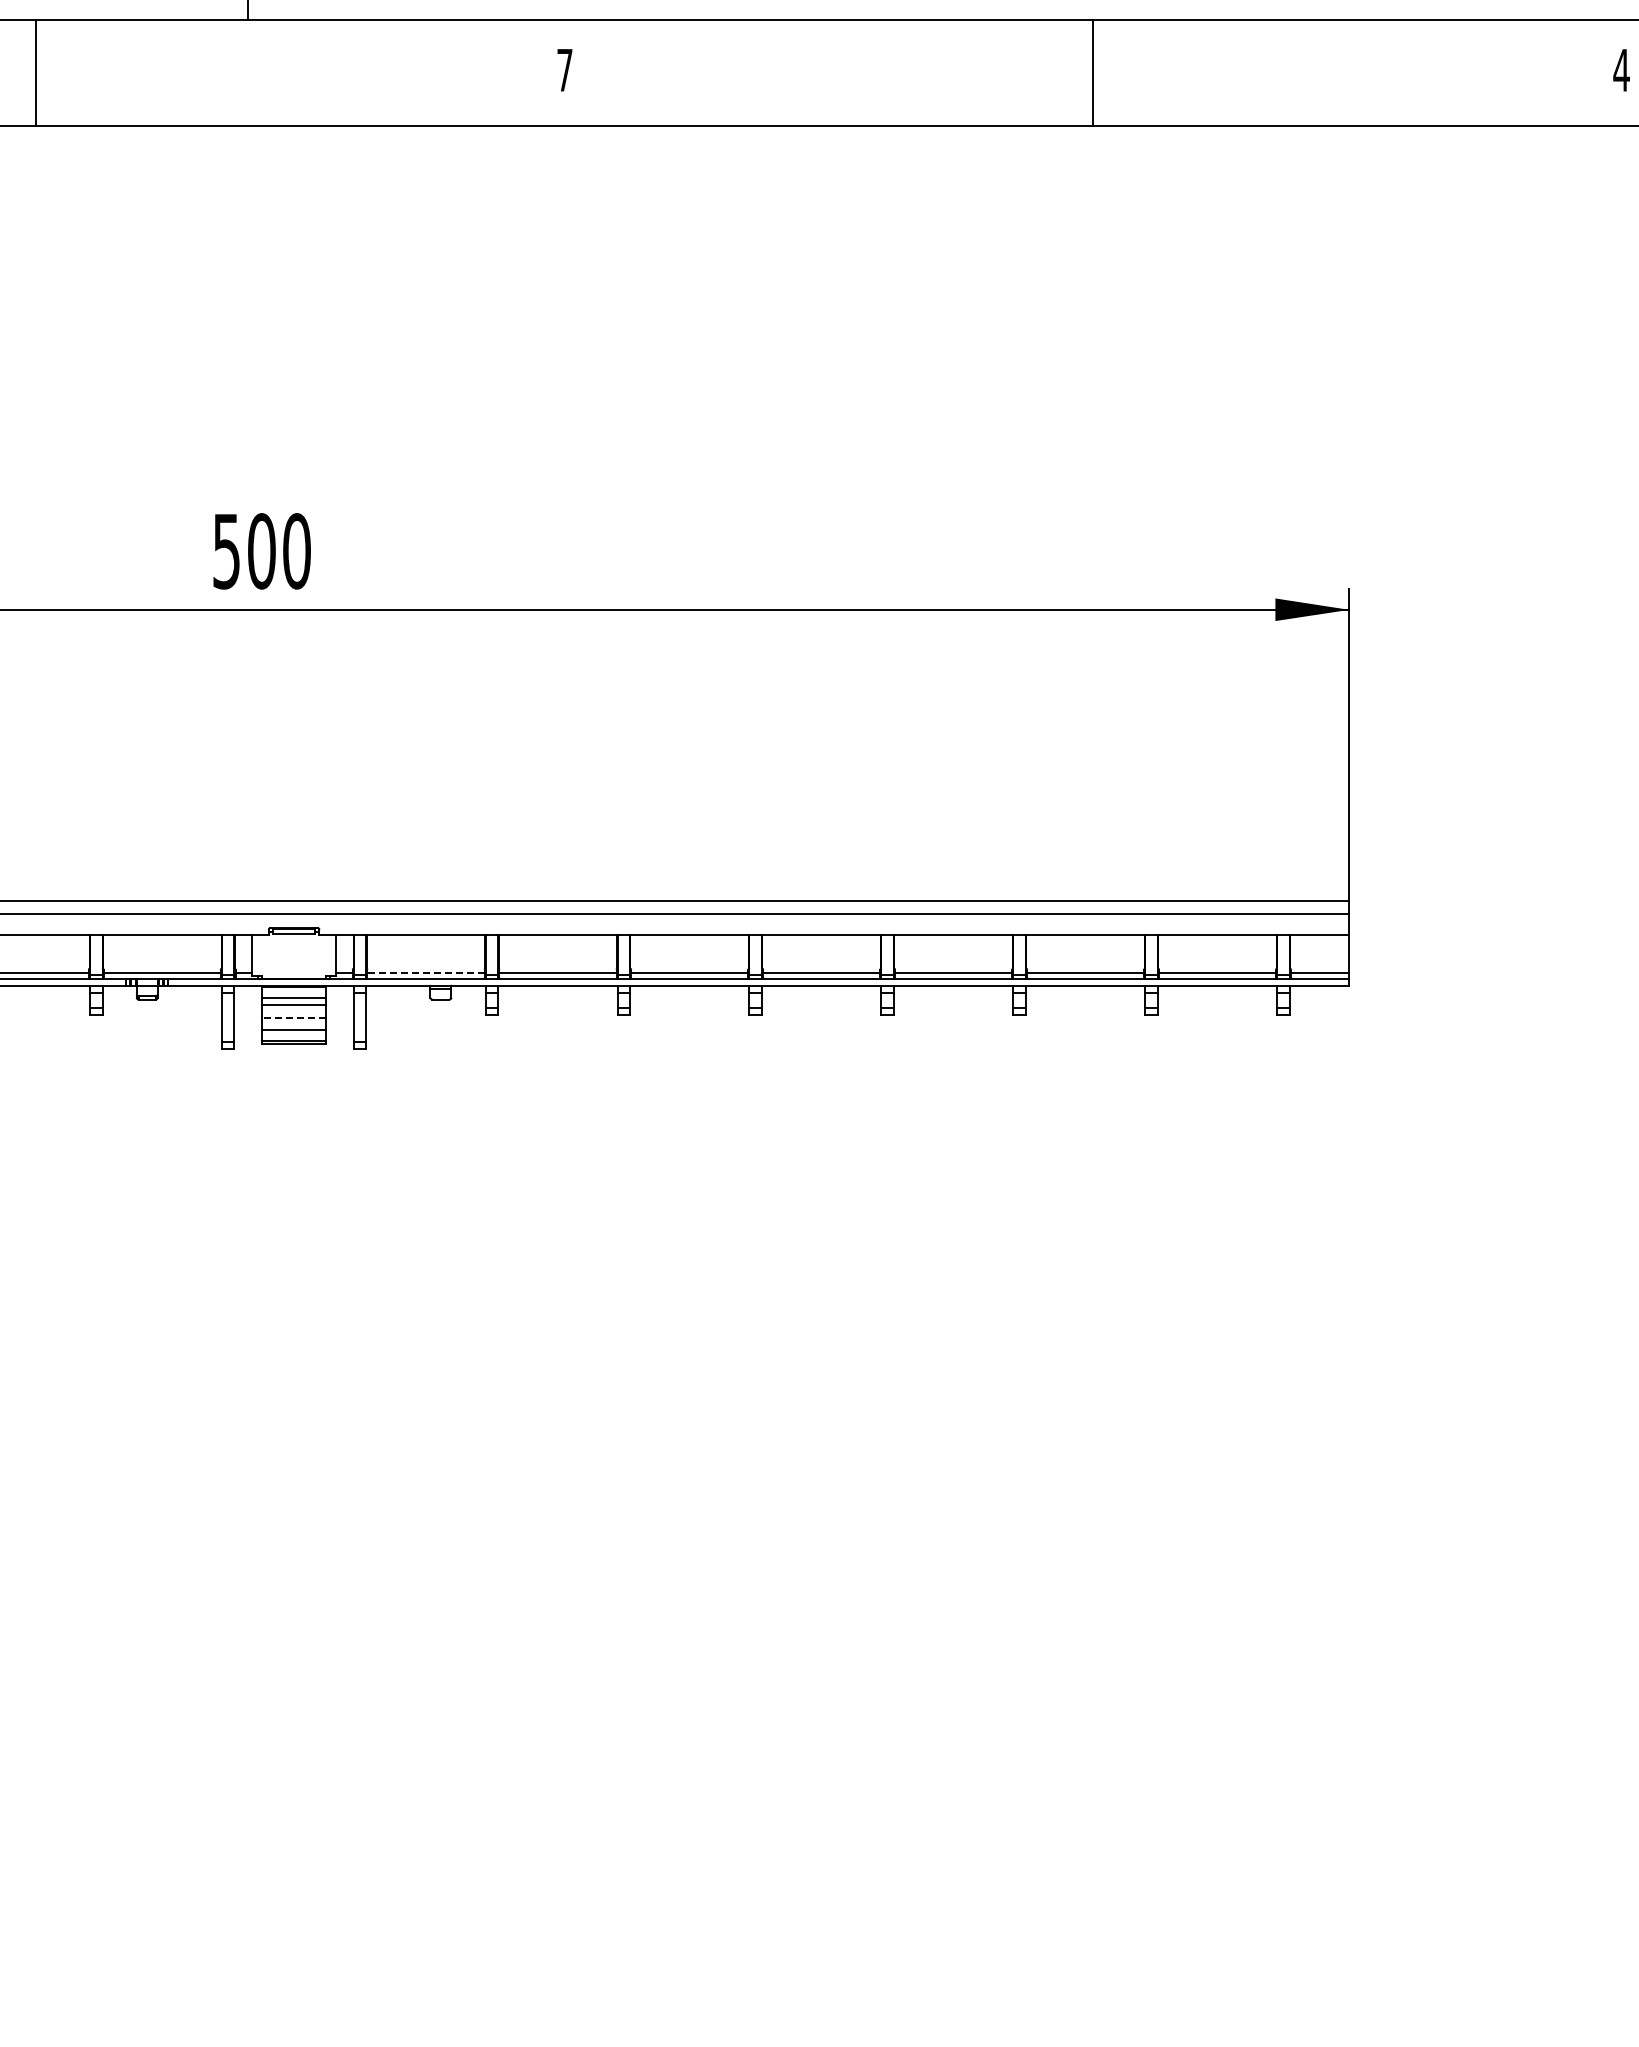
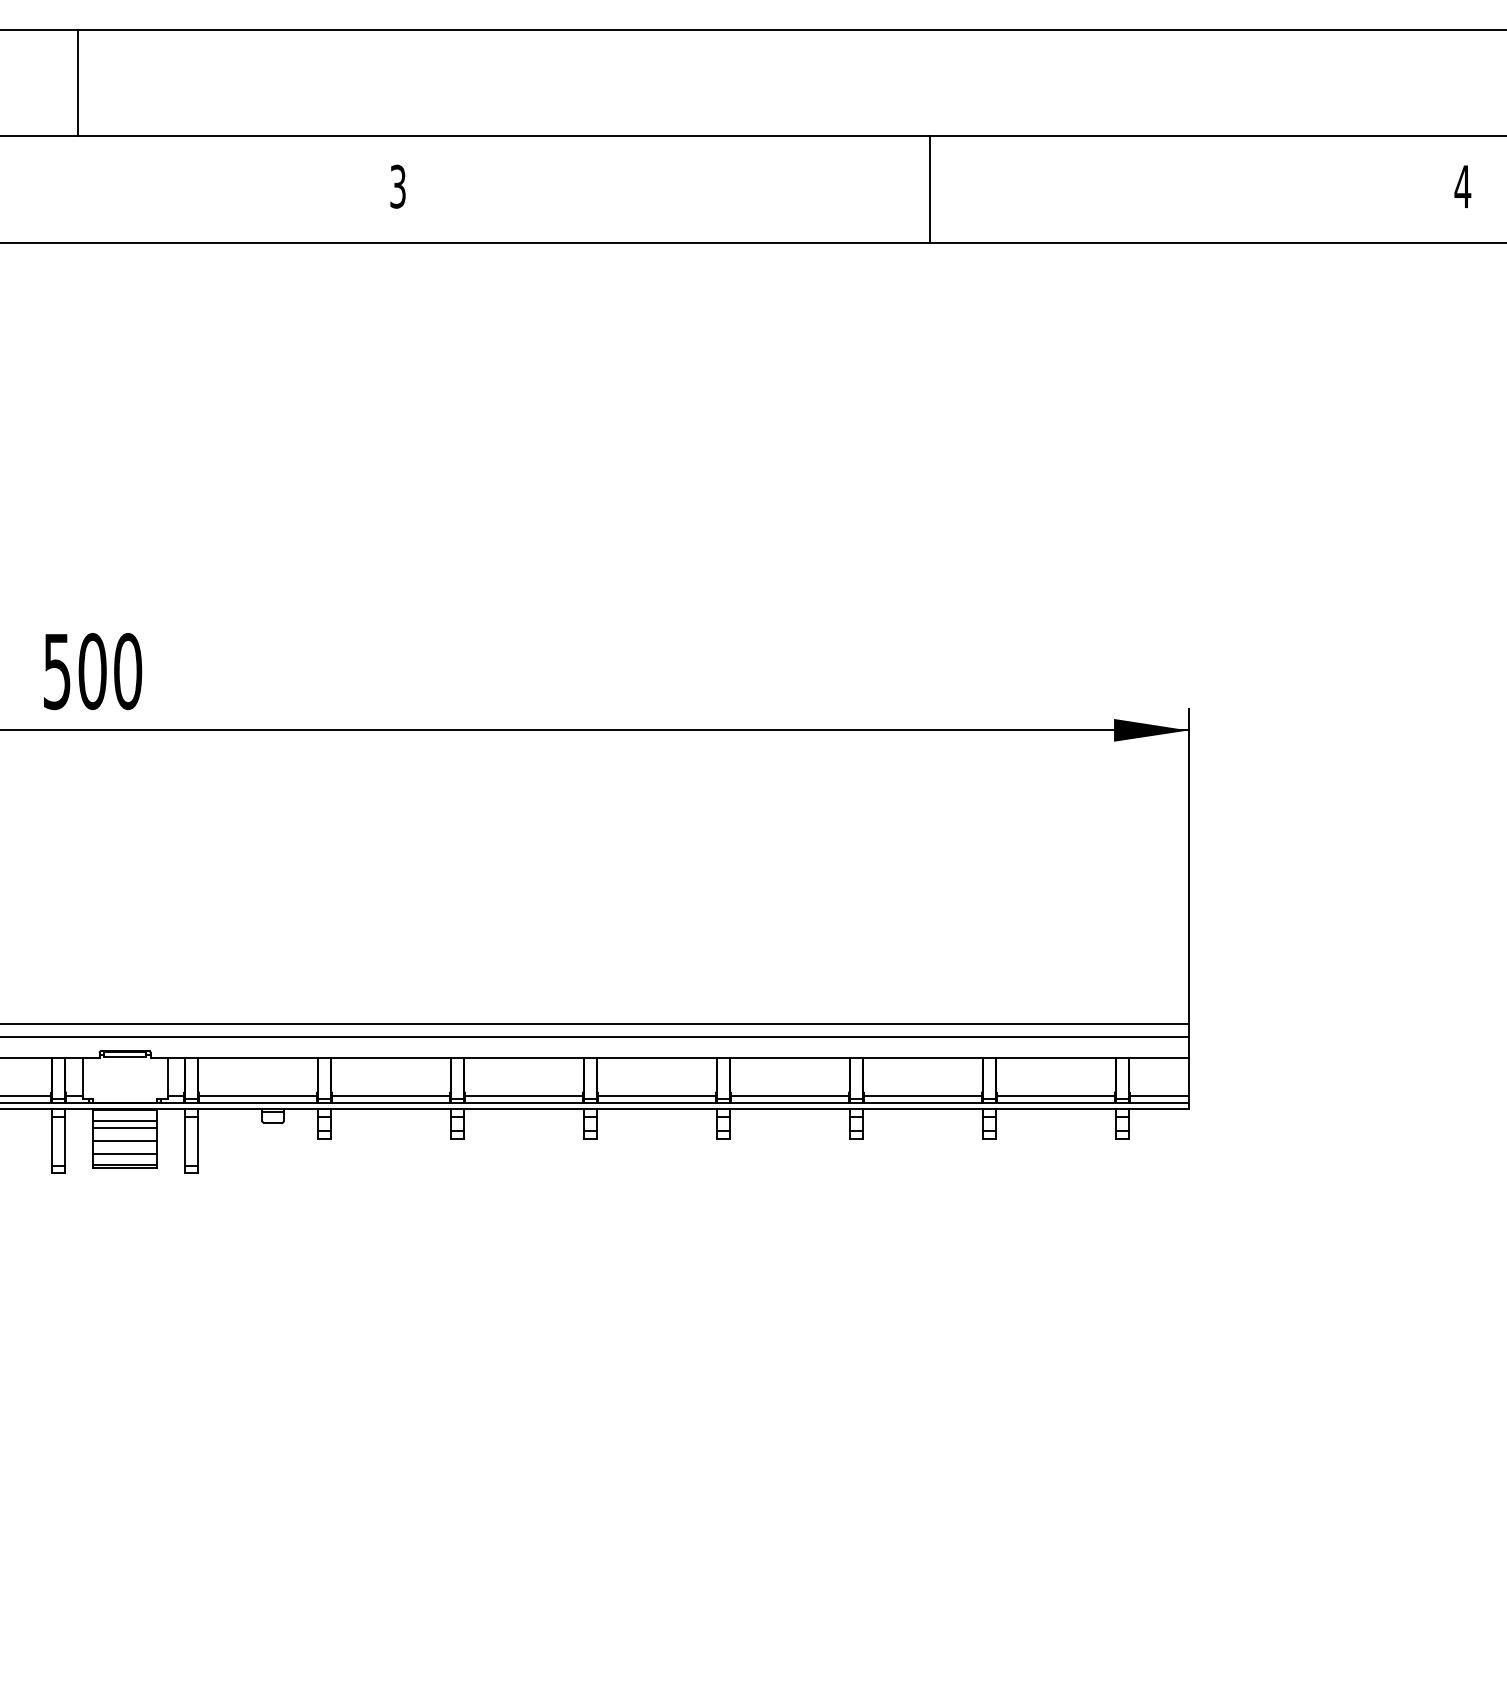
text: (564, 70) -> (397, 186), 7 -> 3
line: (426, 973) -> (258, 1096), dashed -> solid
line: (294, 1017) -> (125, 1141), dashed -> solid

